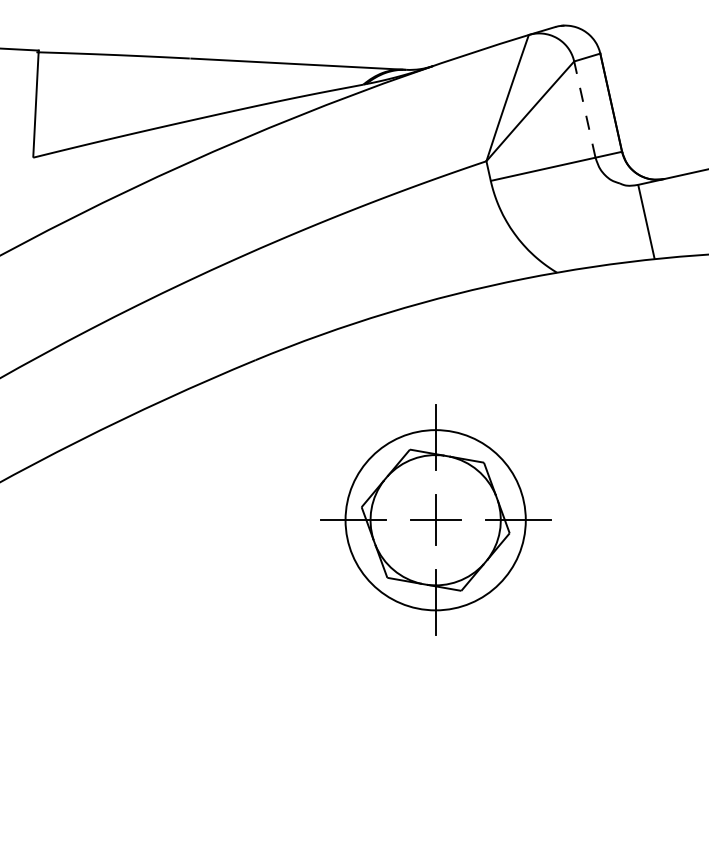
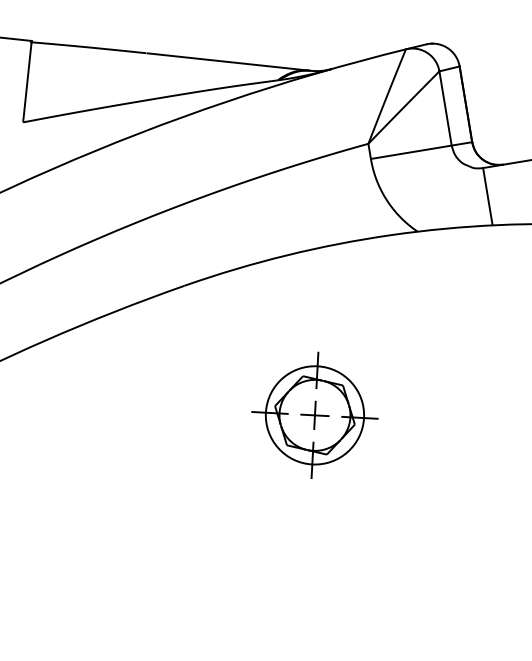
line: (584, 109) -> (445, 108), dashed -> solid
part: (435, 520) -> (314, 415), size x0.71

